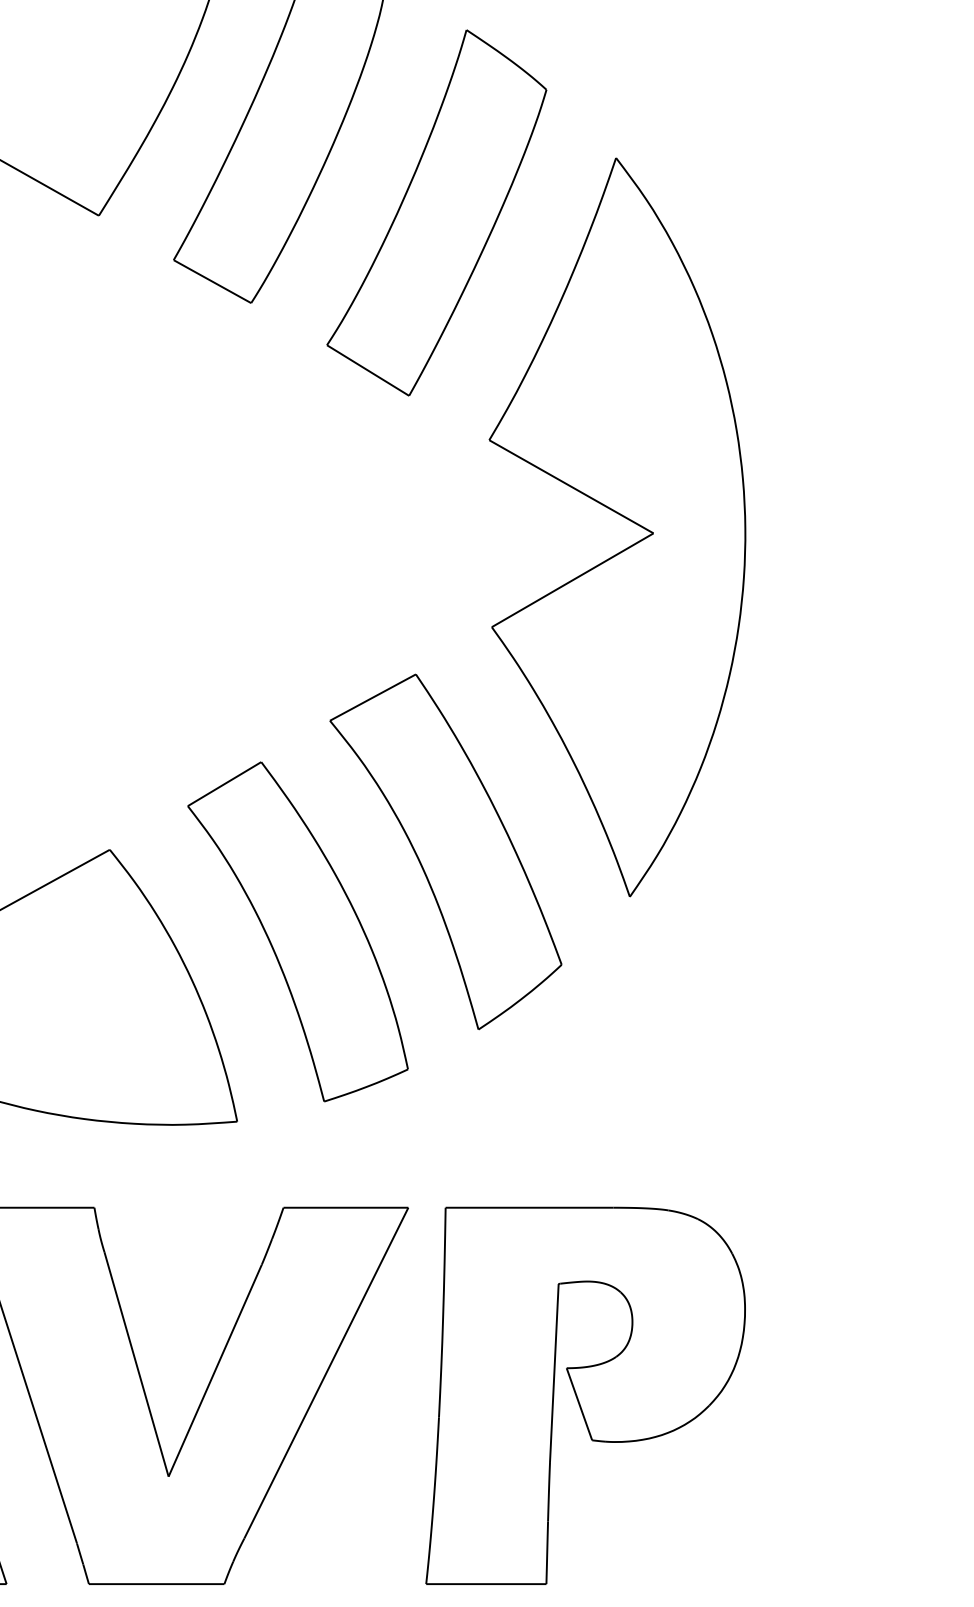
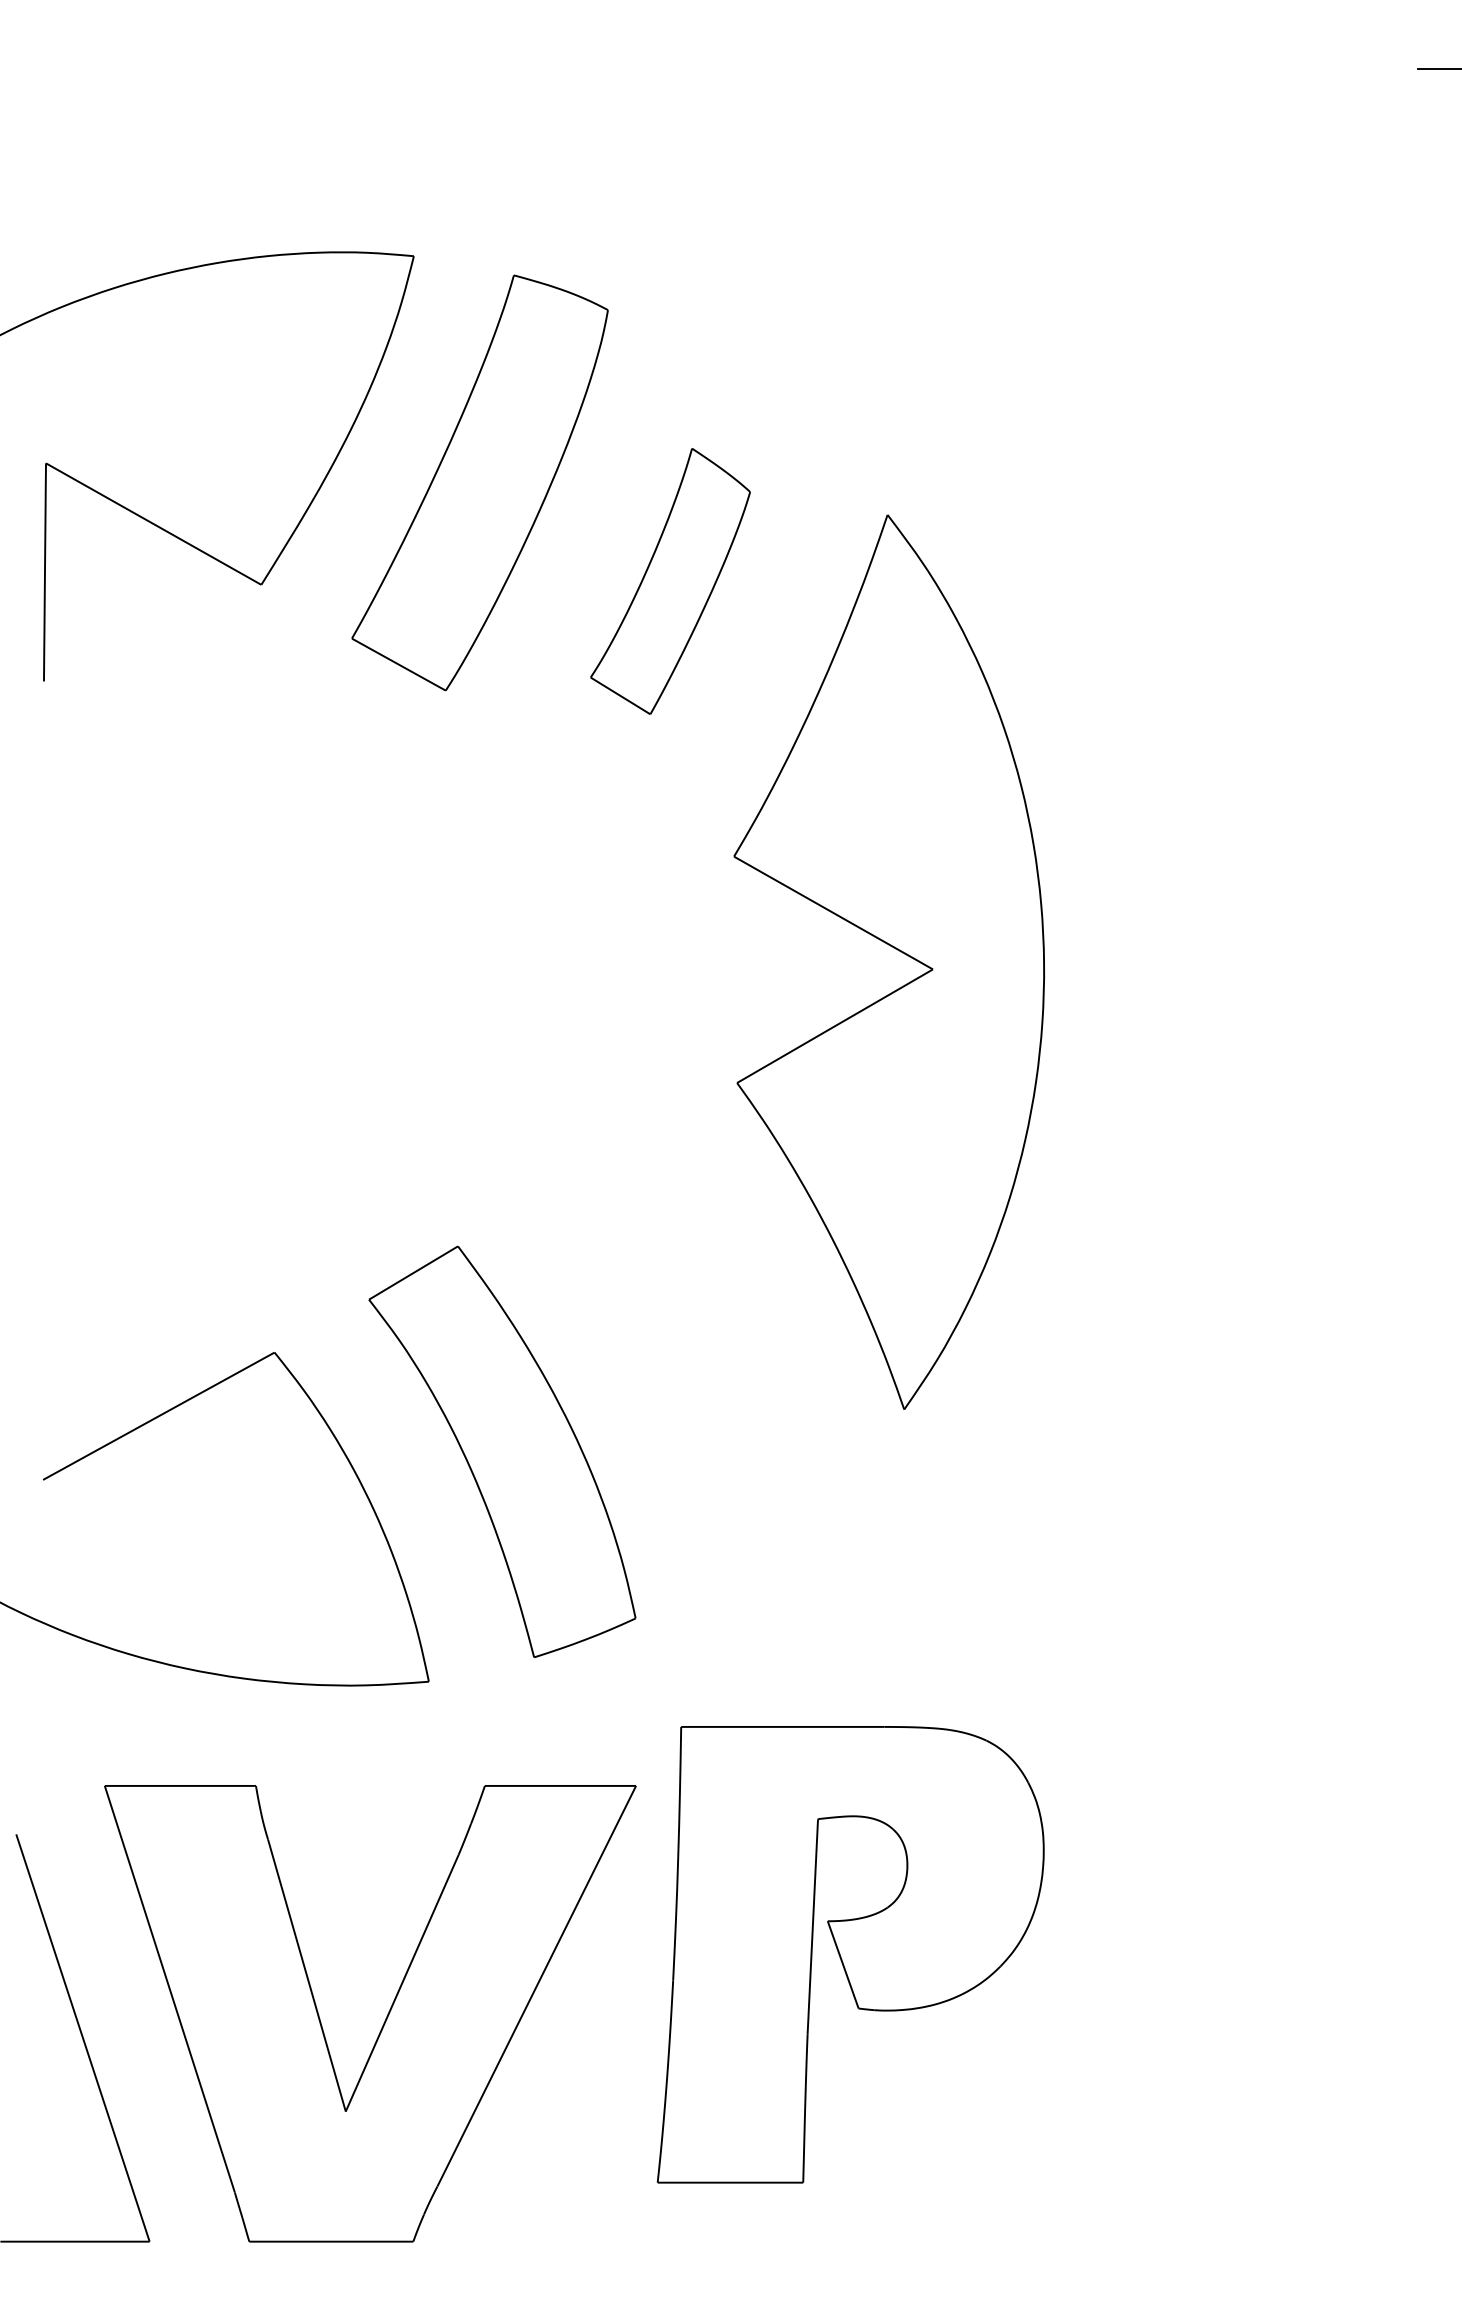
part: (436, 212) -> (670, 581), size x0.6
part: (445, 851) -> (681, 1354), removed
part: (585, 1395) -> (850, 1954), moved

